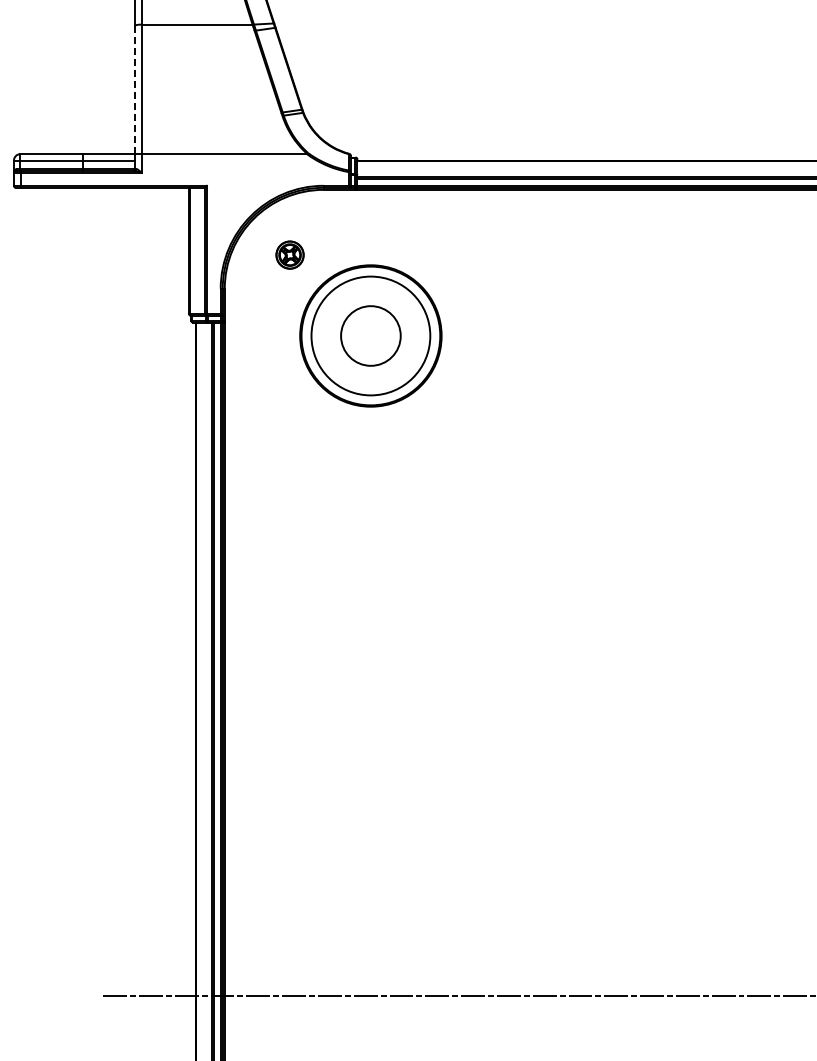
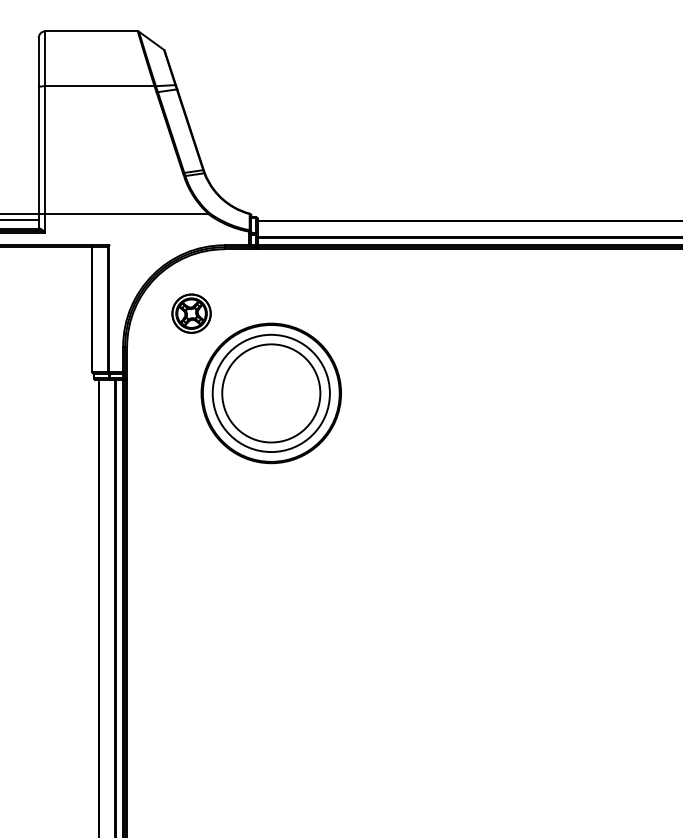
line: (135, 90) -> (39, 151), dashed -> solid
part: (289, 254) -> (191, 313), size x1.43
circle: (370, 335) -> (270, 392), size x1.67

